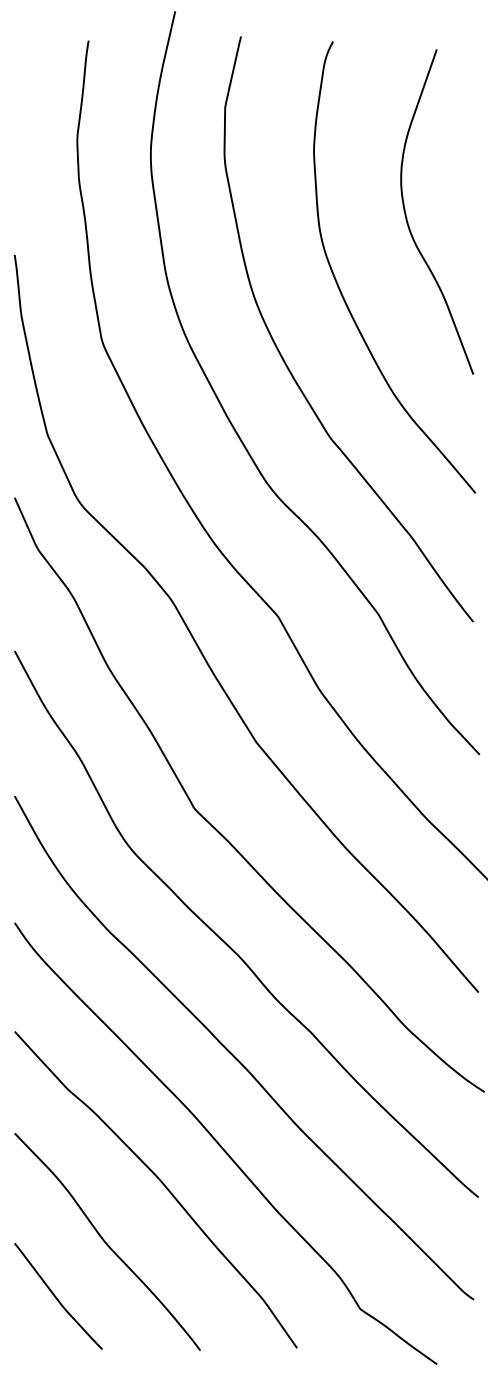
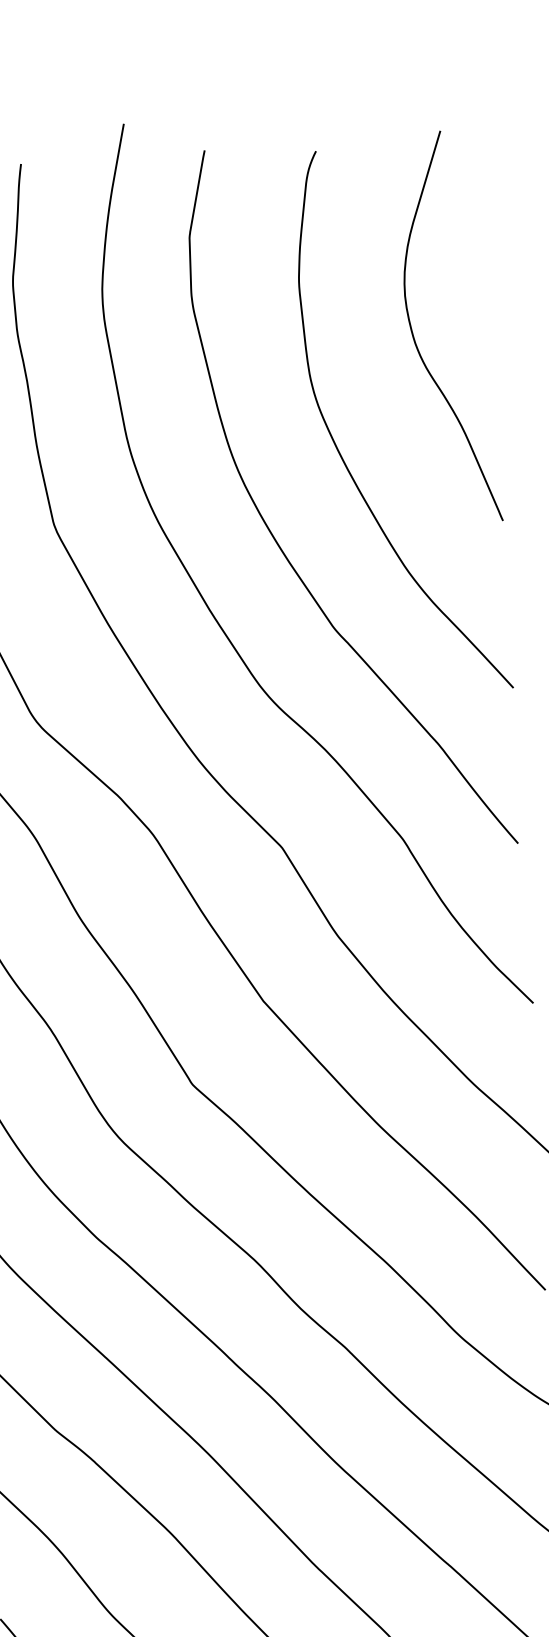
curve: (407, 218) -> (414, 336), moved

